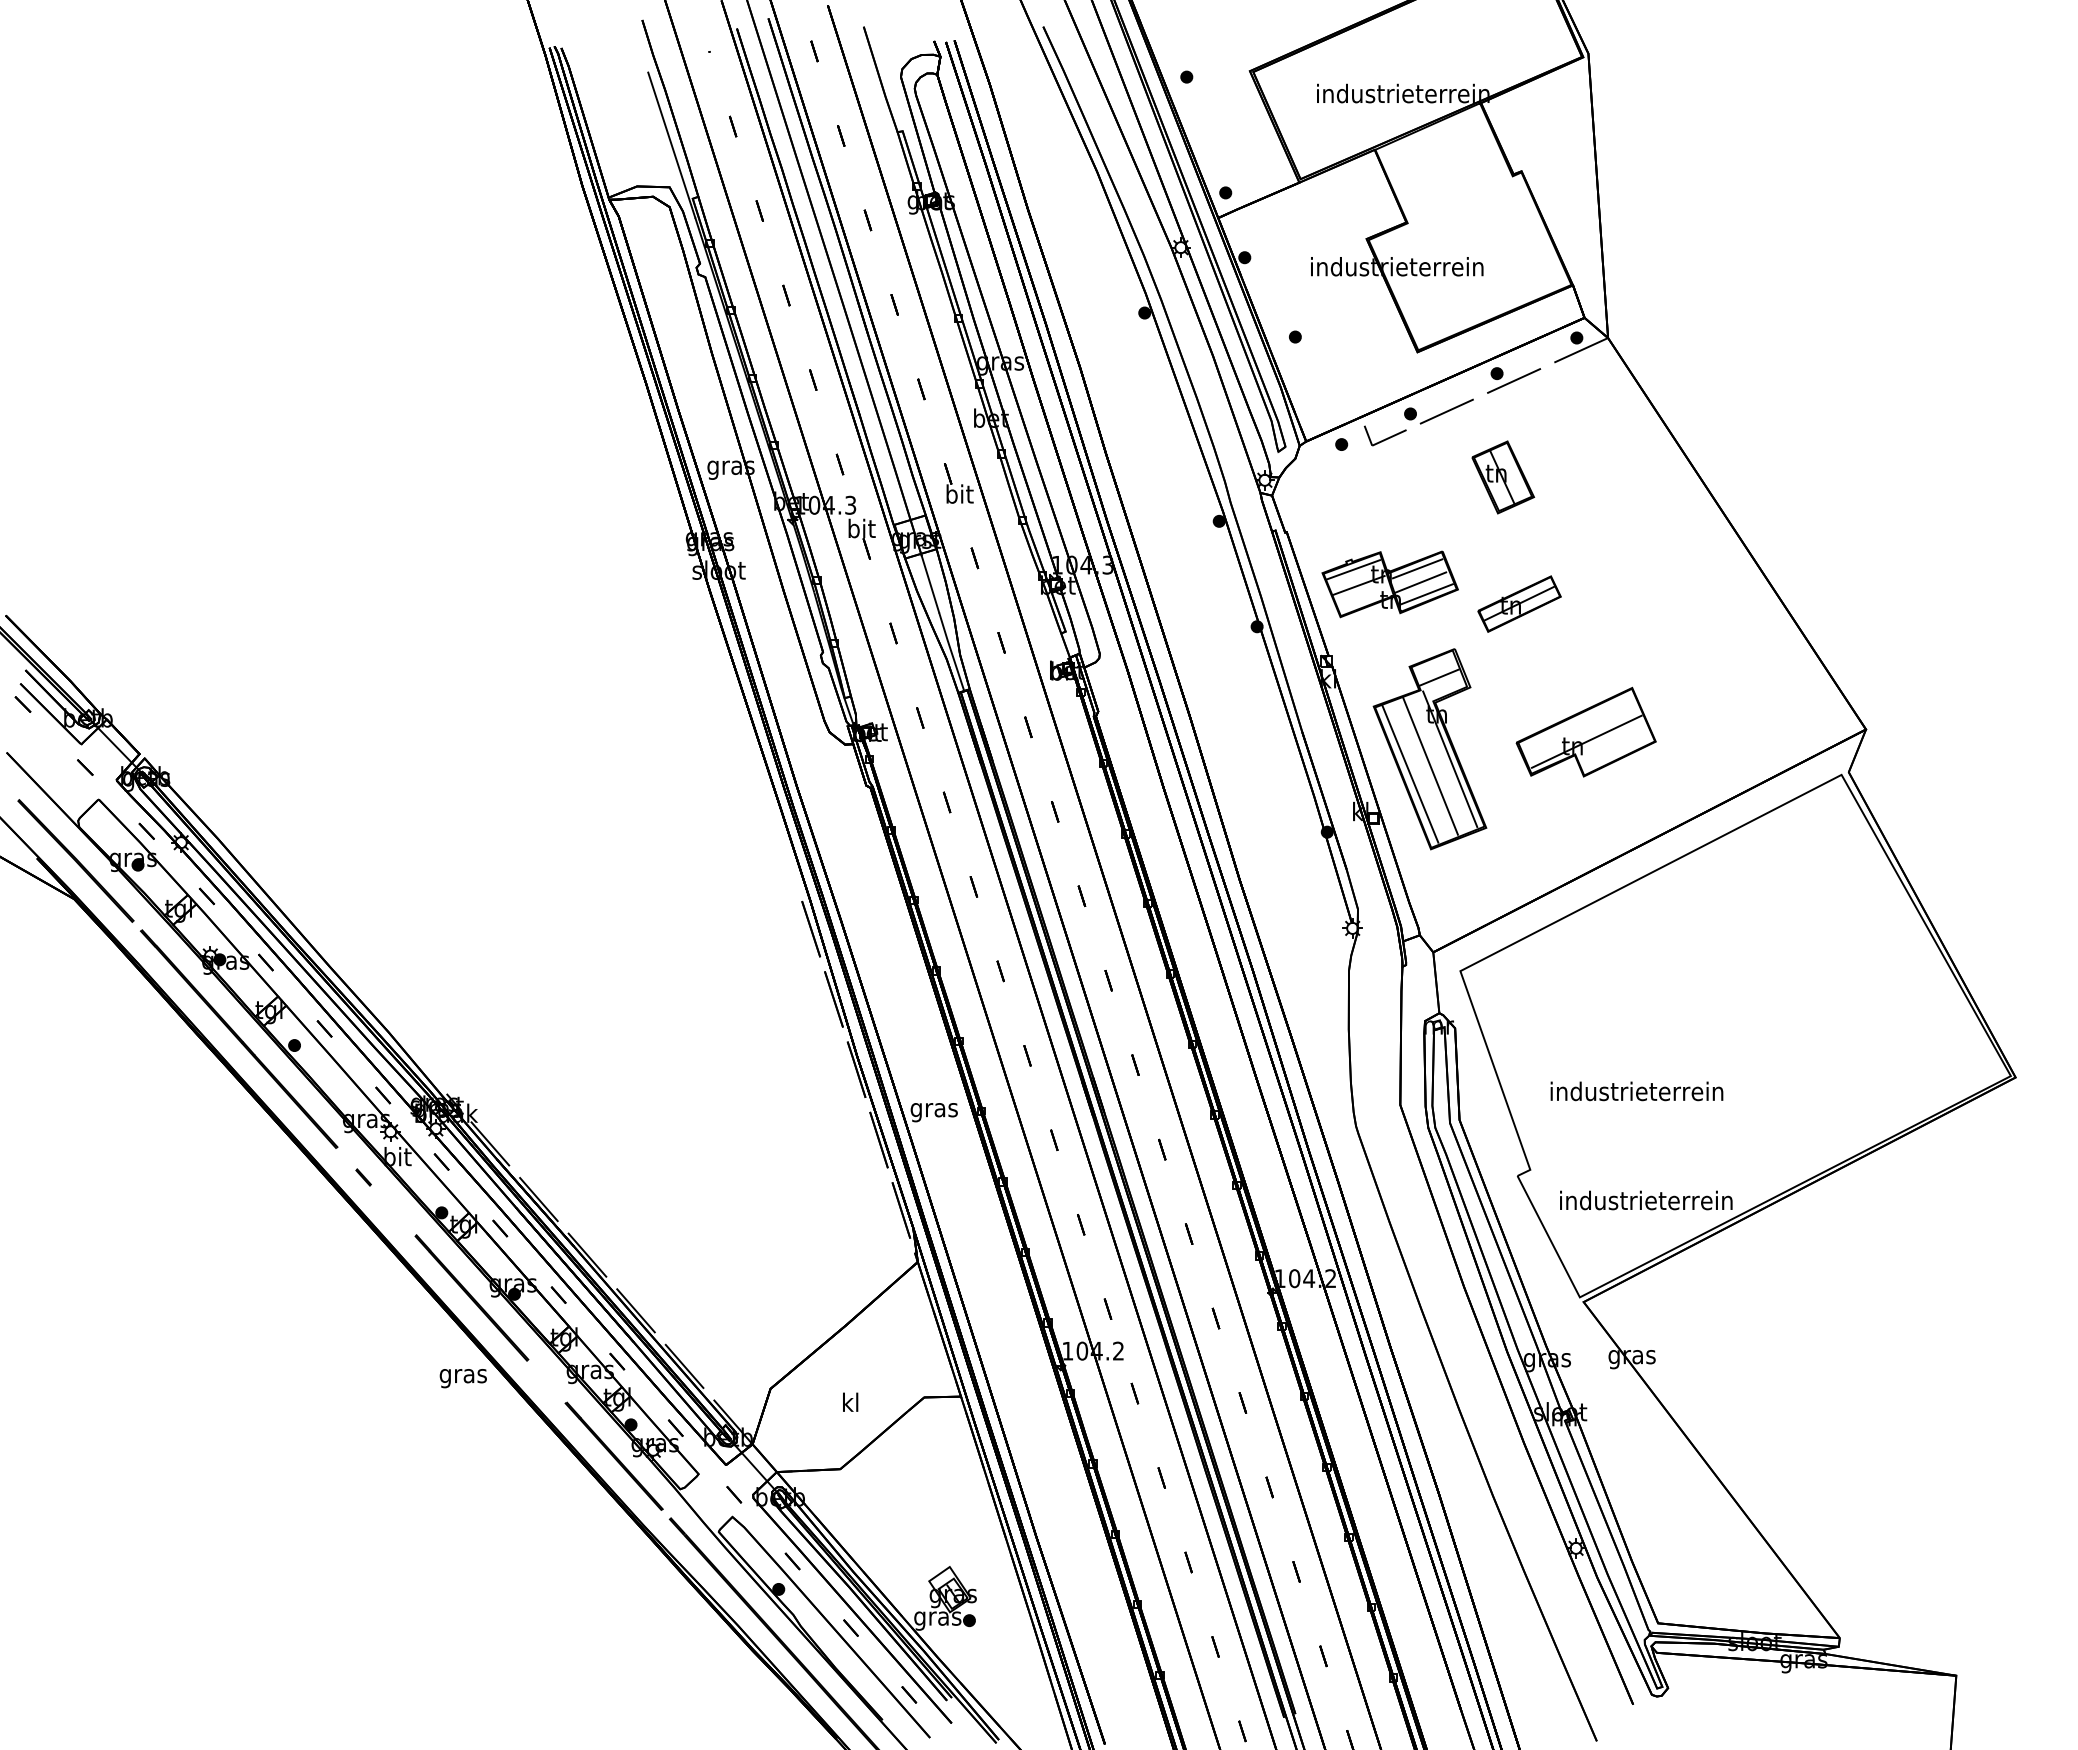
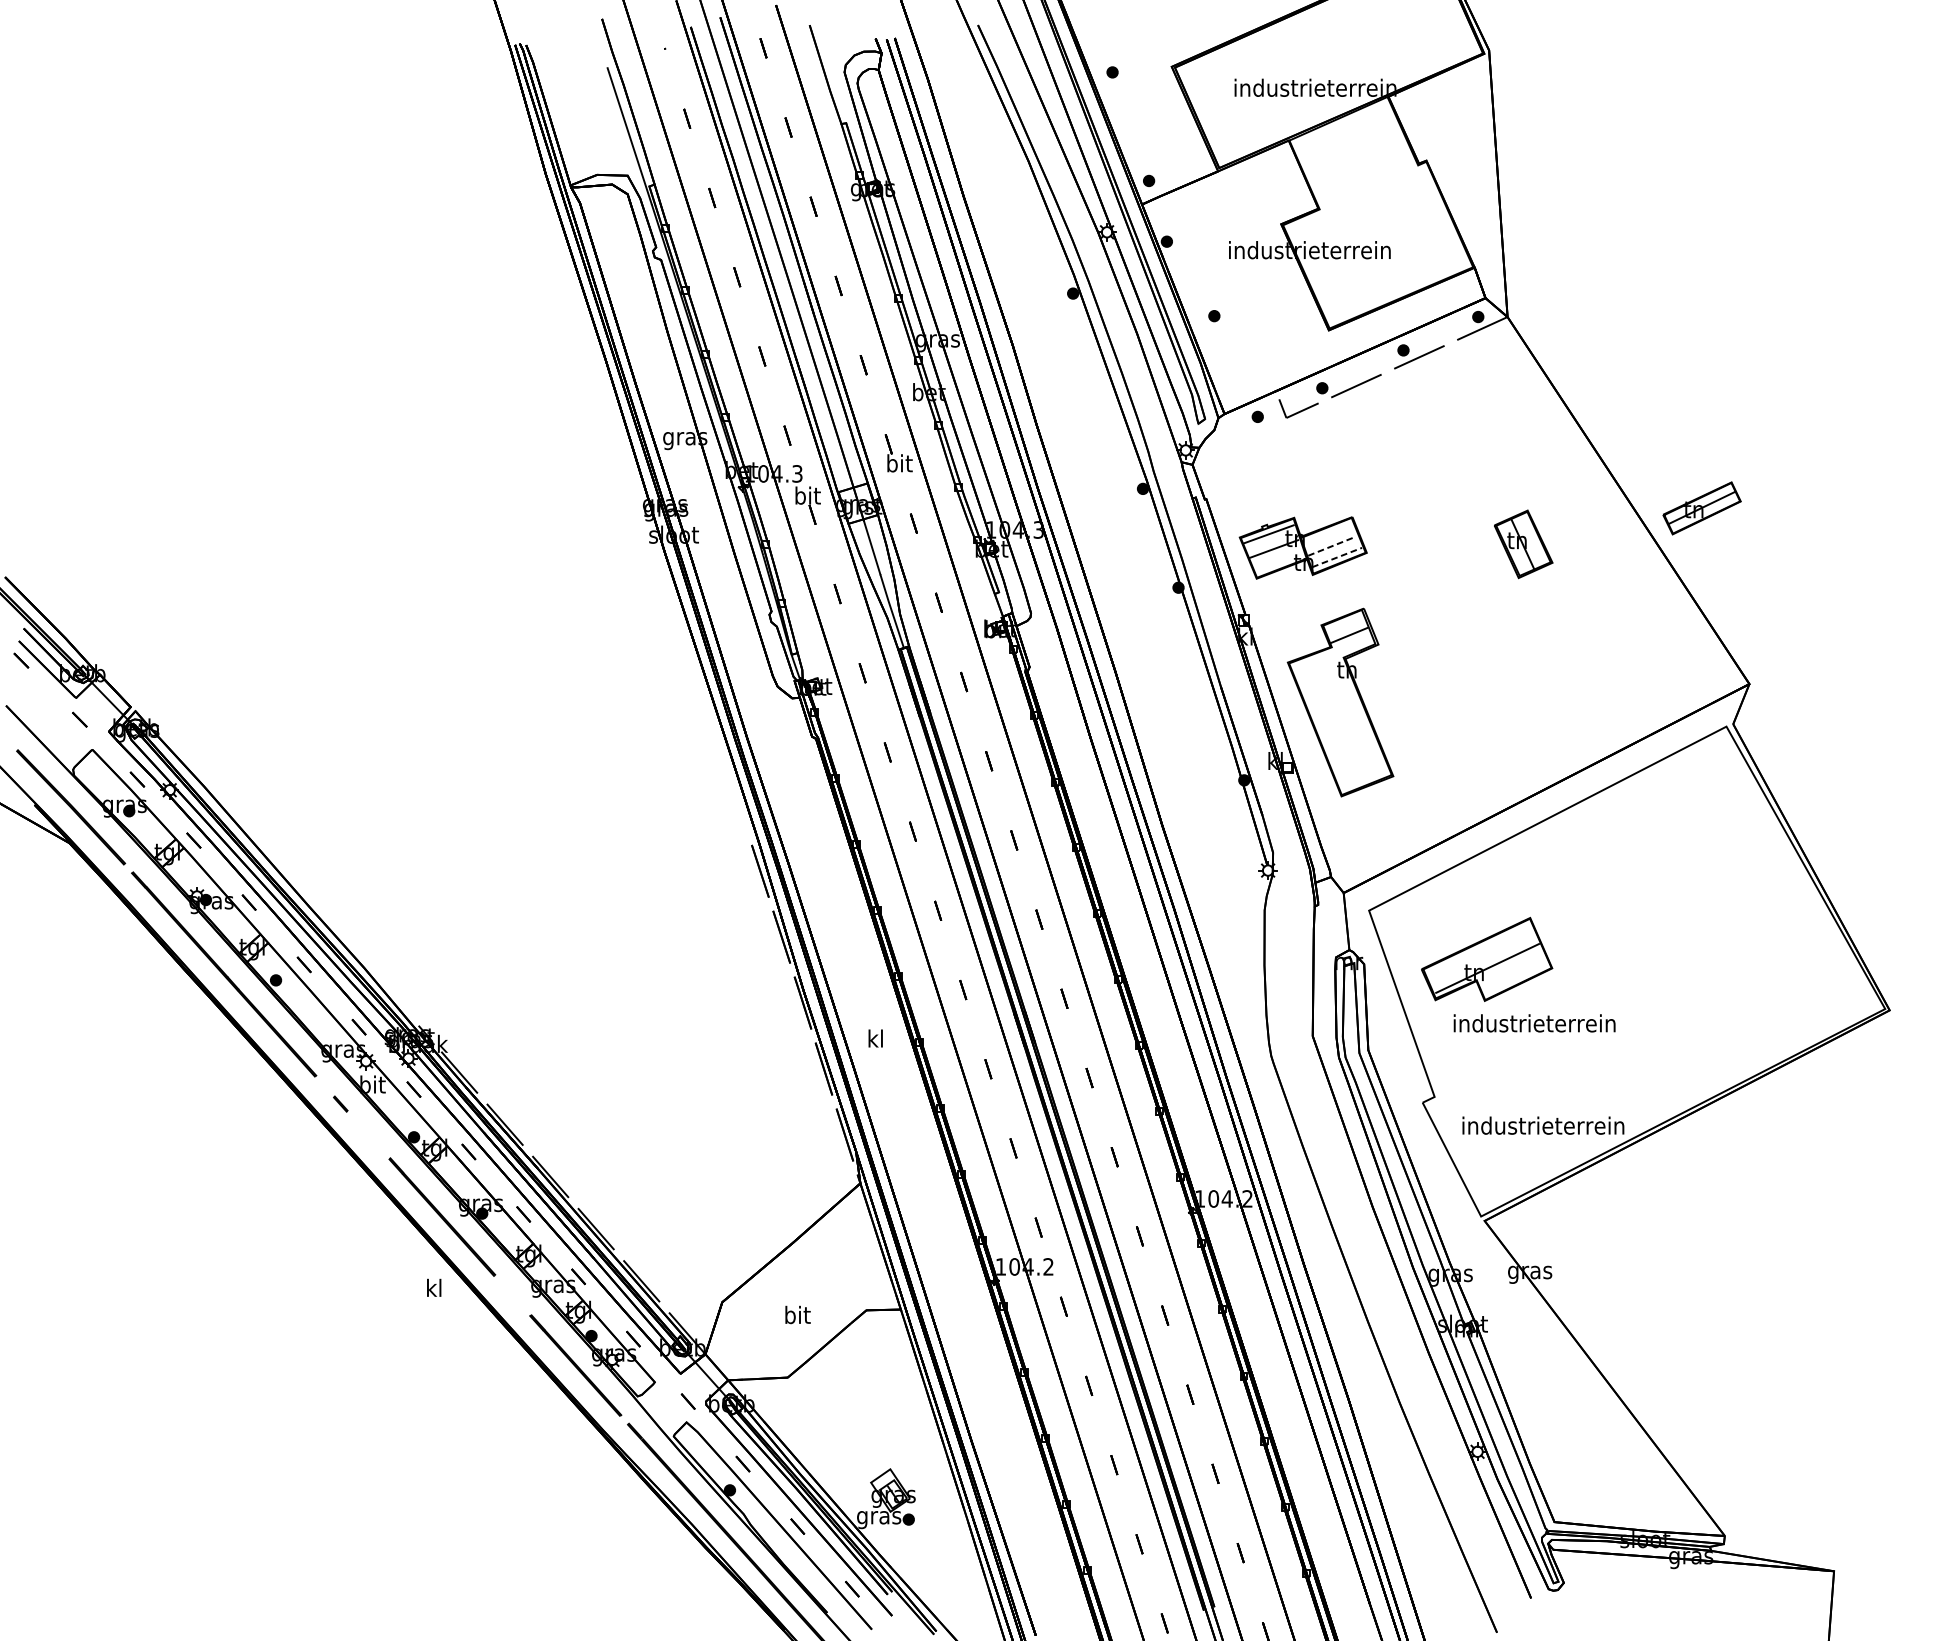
part: (1503, 477) -> (1523, 544), moved
line: (1417, 568) -> (1328, 533), removed
line: (1421, 582) -> (1332, 546), solid -> dashed
line: (1426, 594) -> (1337, 557), solid -> dashed
part: (1519, 603) -> (1702, 507), moved
part: (1585, 731) -> (1486, 958), moved
line: (1450, 759) -> (1359, 712), removed
line: (1430, 765) -> (1341, 717), removed
line: (1410, 773) -> (1322, 725), removed
text: (933, 1109) -> (875, 1040), gras -> kl
text: (462, 1375) -> (433, 1289), gras -> kl
text: (850, 1402) -> (797, 1315), kl -> bit

